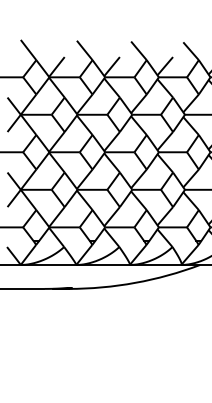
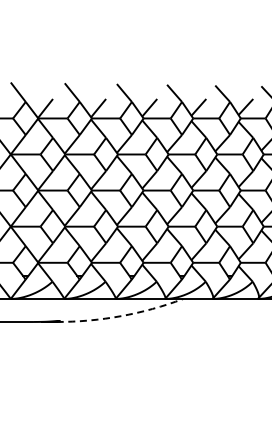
arc: (135, 283) -> (121, 316), solid -> dashed

